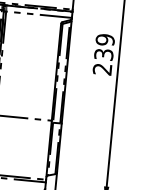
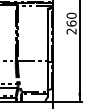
text: (104, 46) -> (71, 19), 239 -> 260

